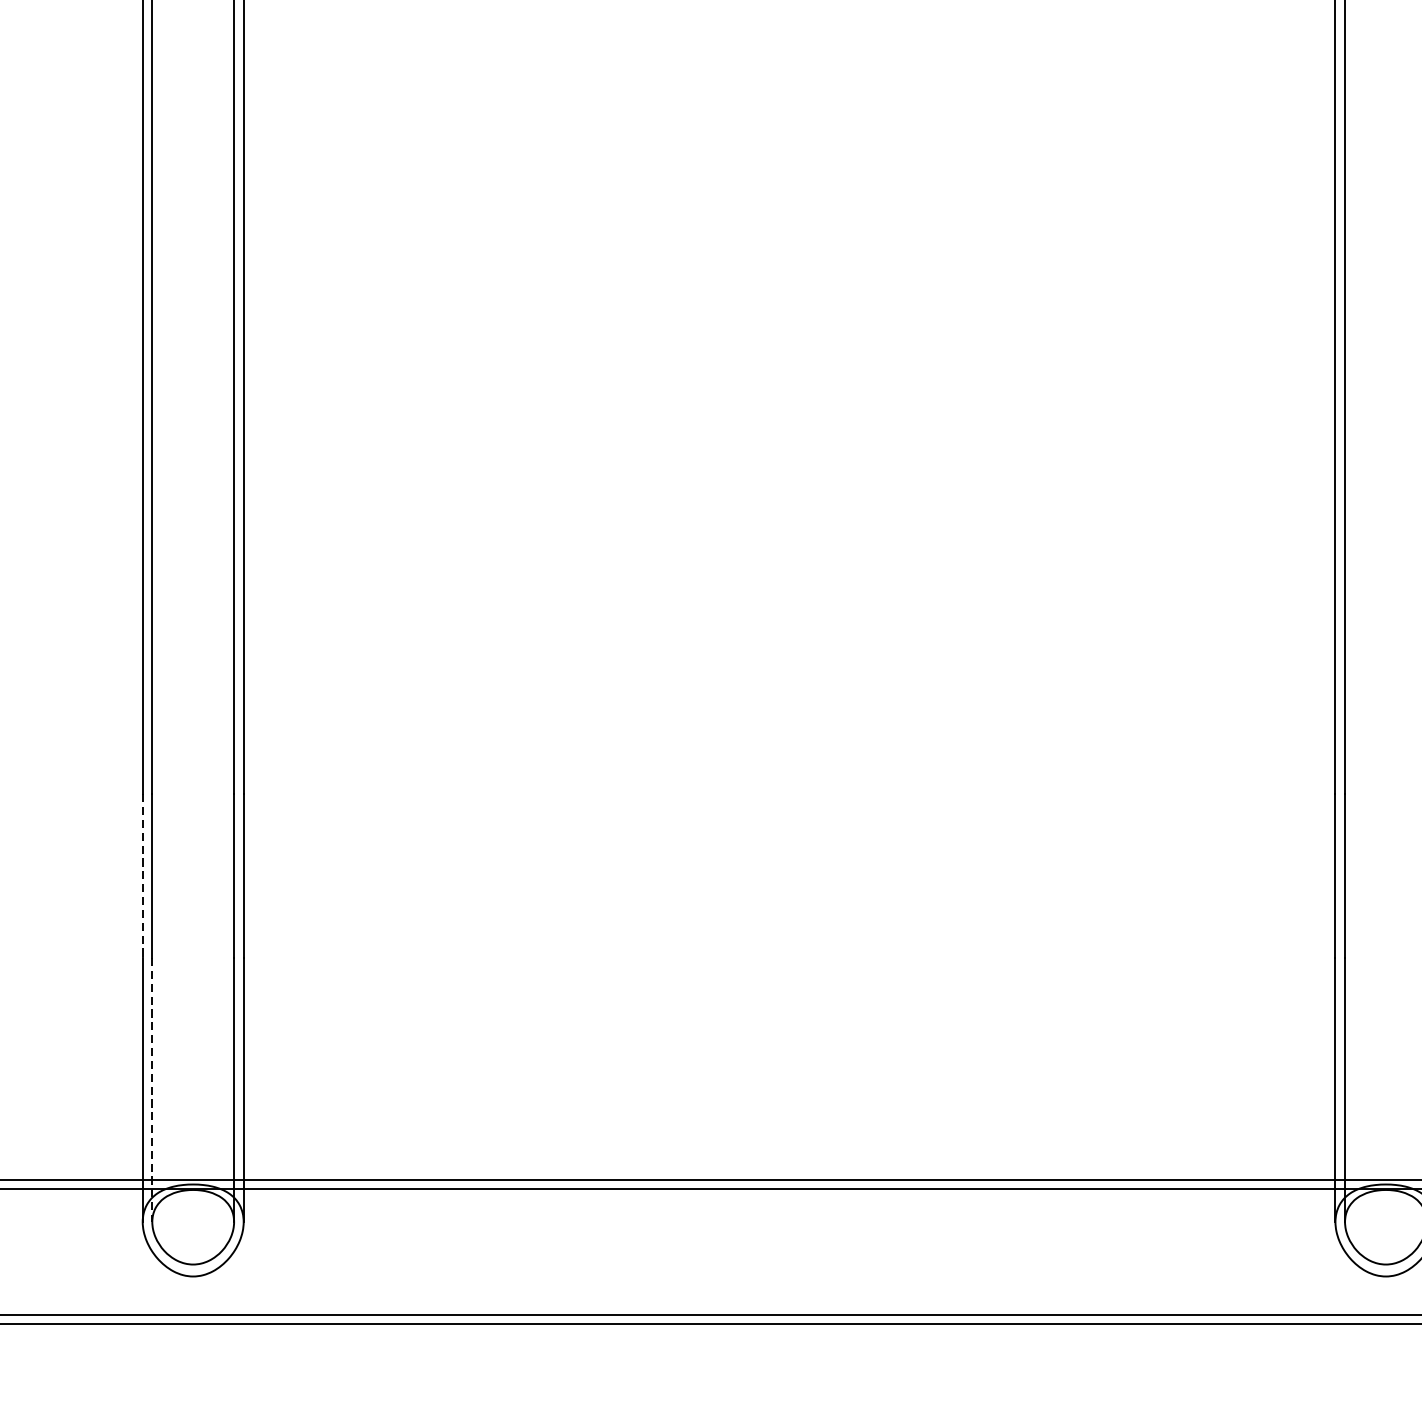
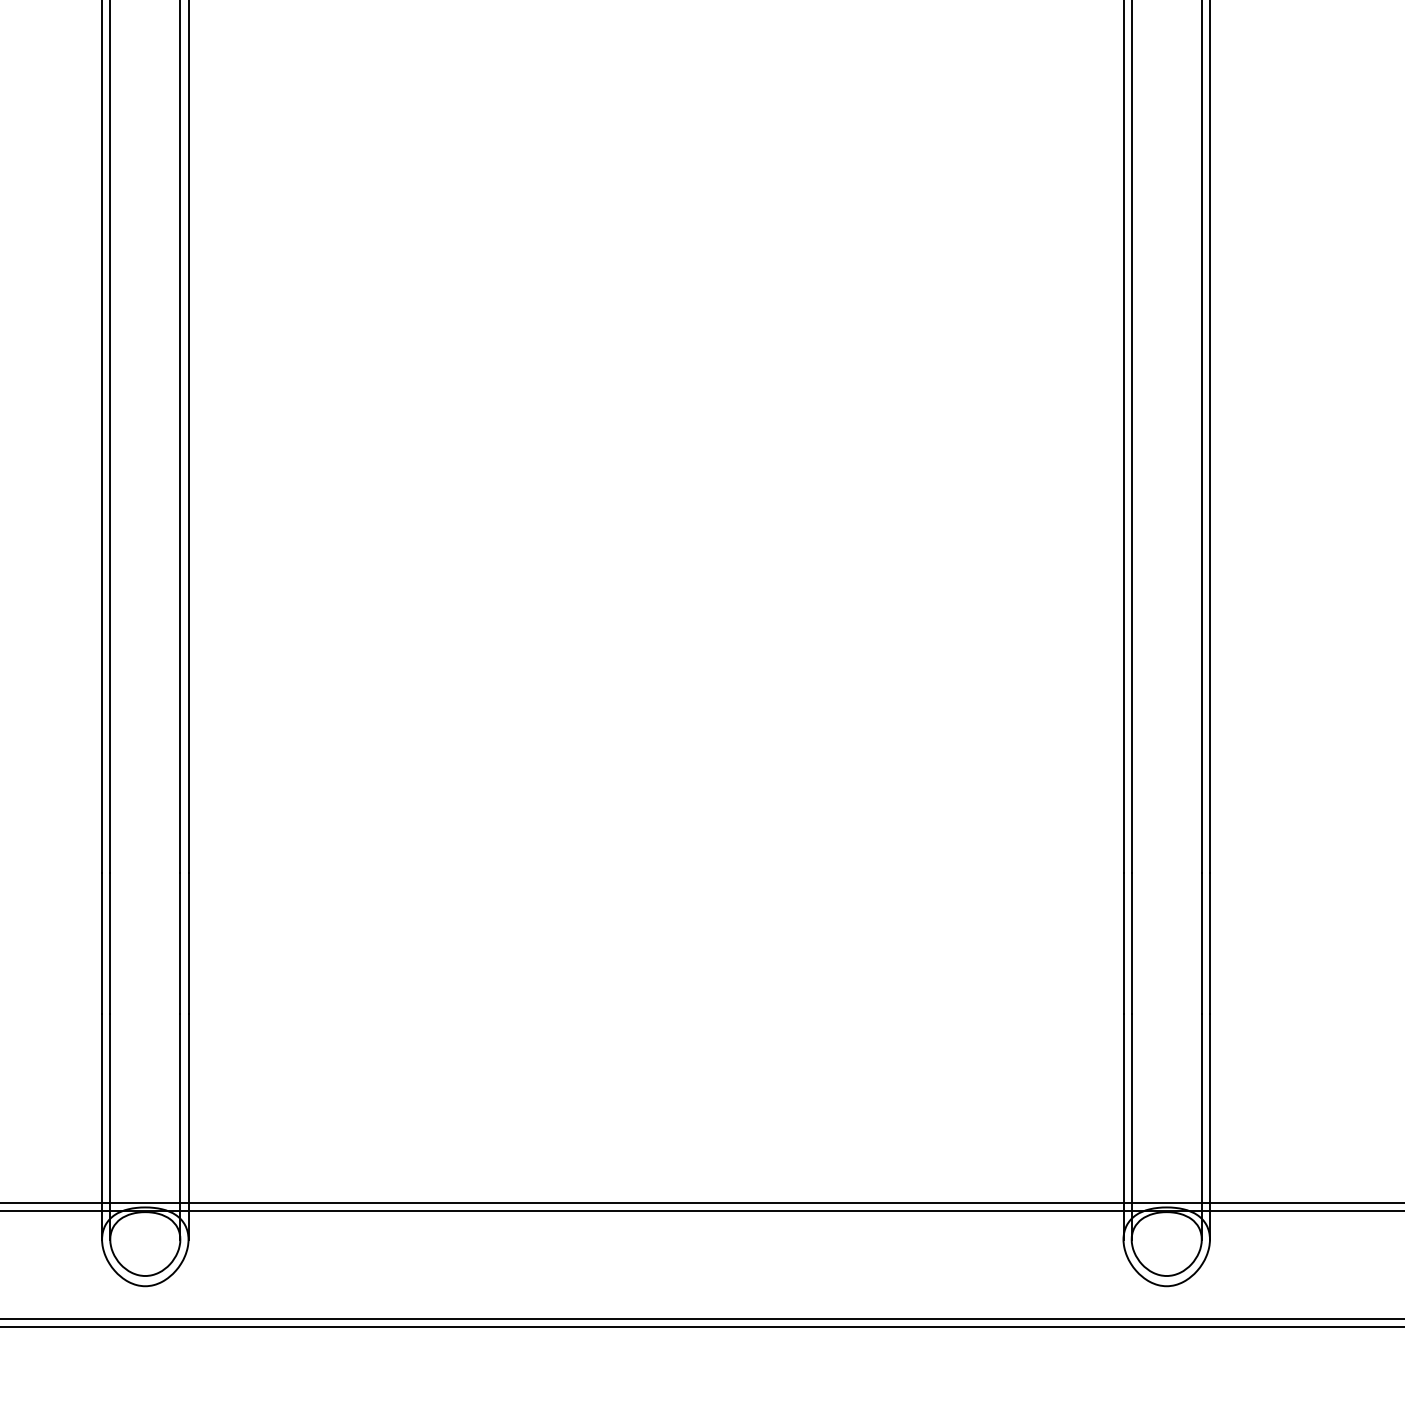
line: (143, 876) -> (102, 943), dashed -> solid
line: (152, 1091) -> (110, 1127), dashed -> solid

